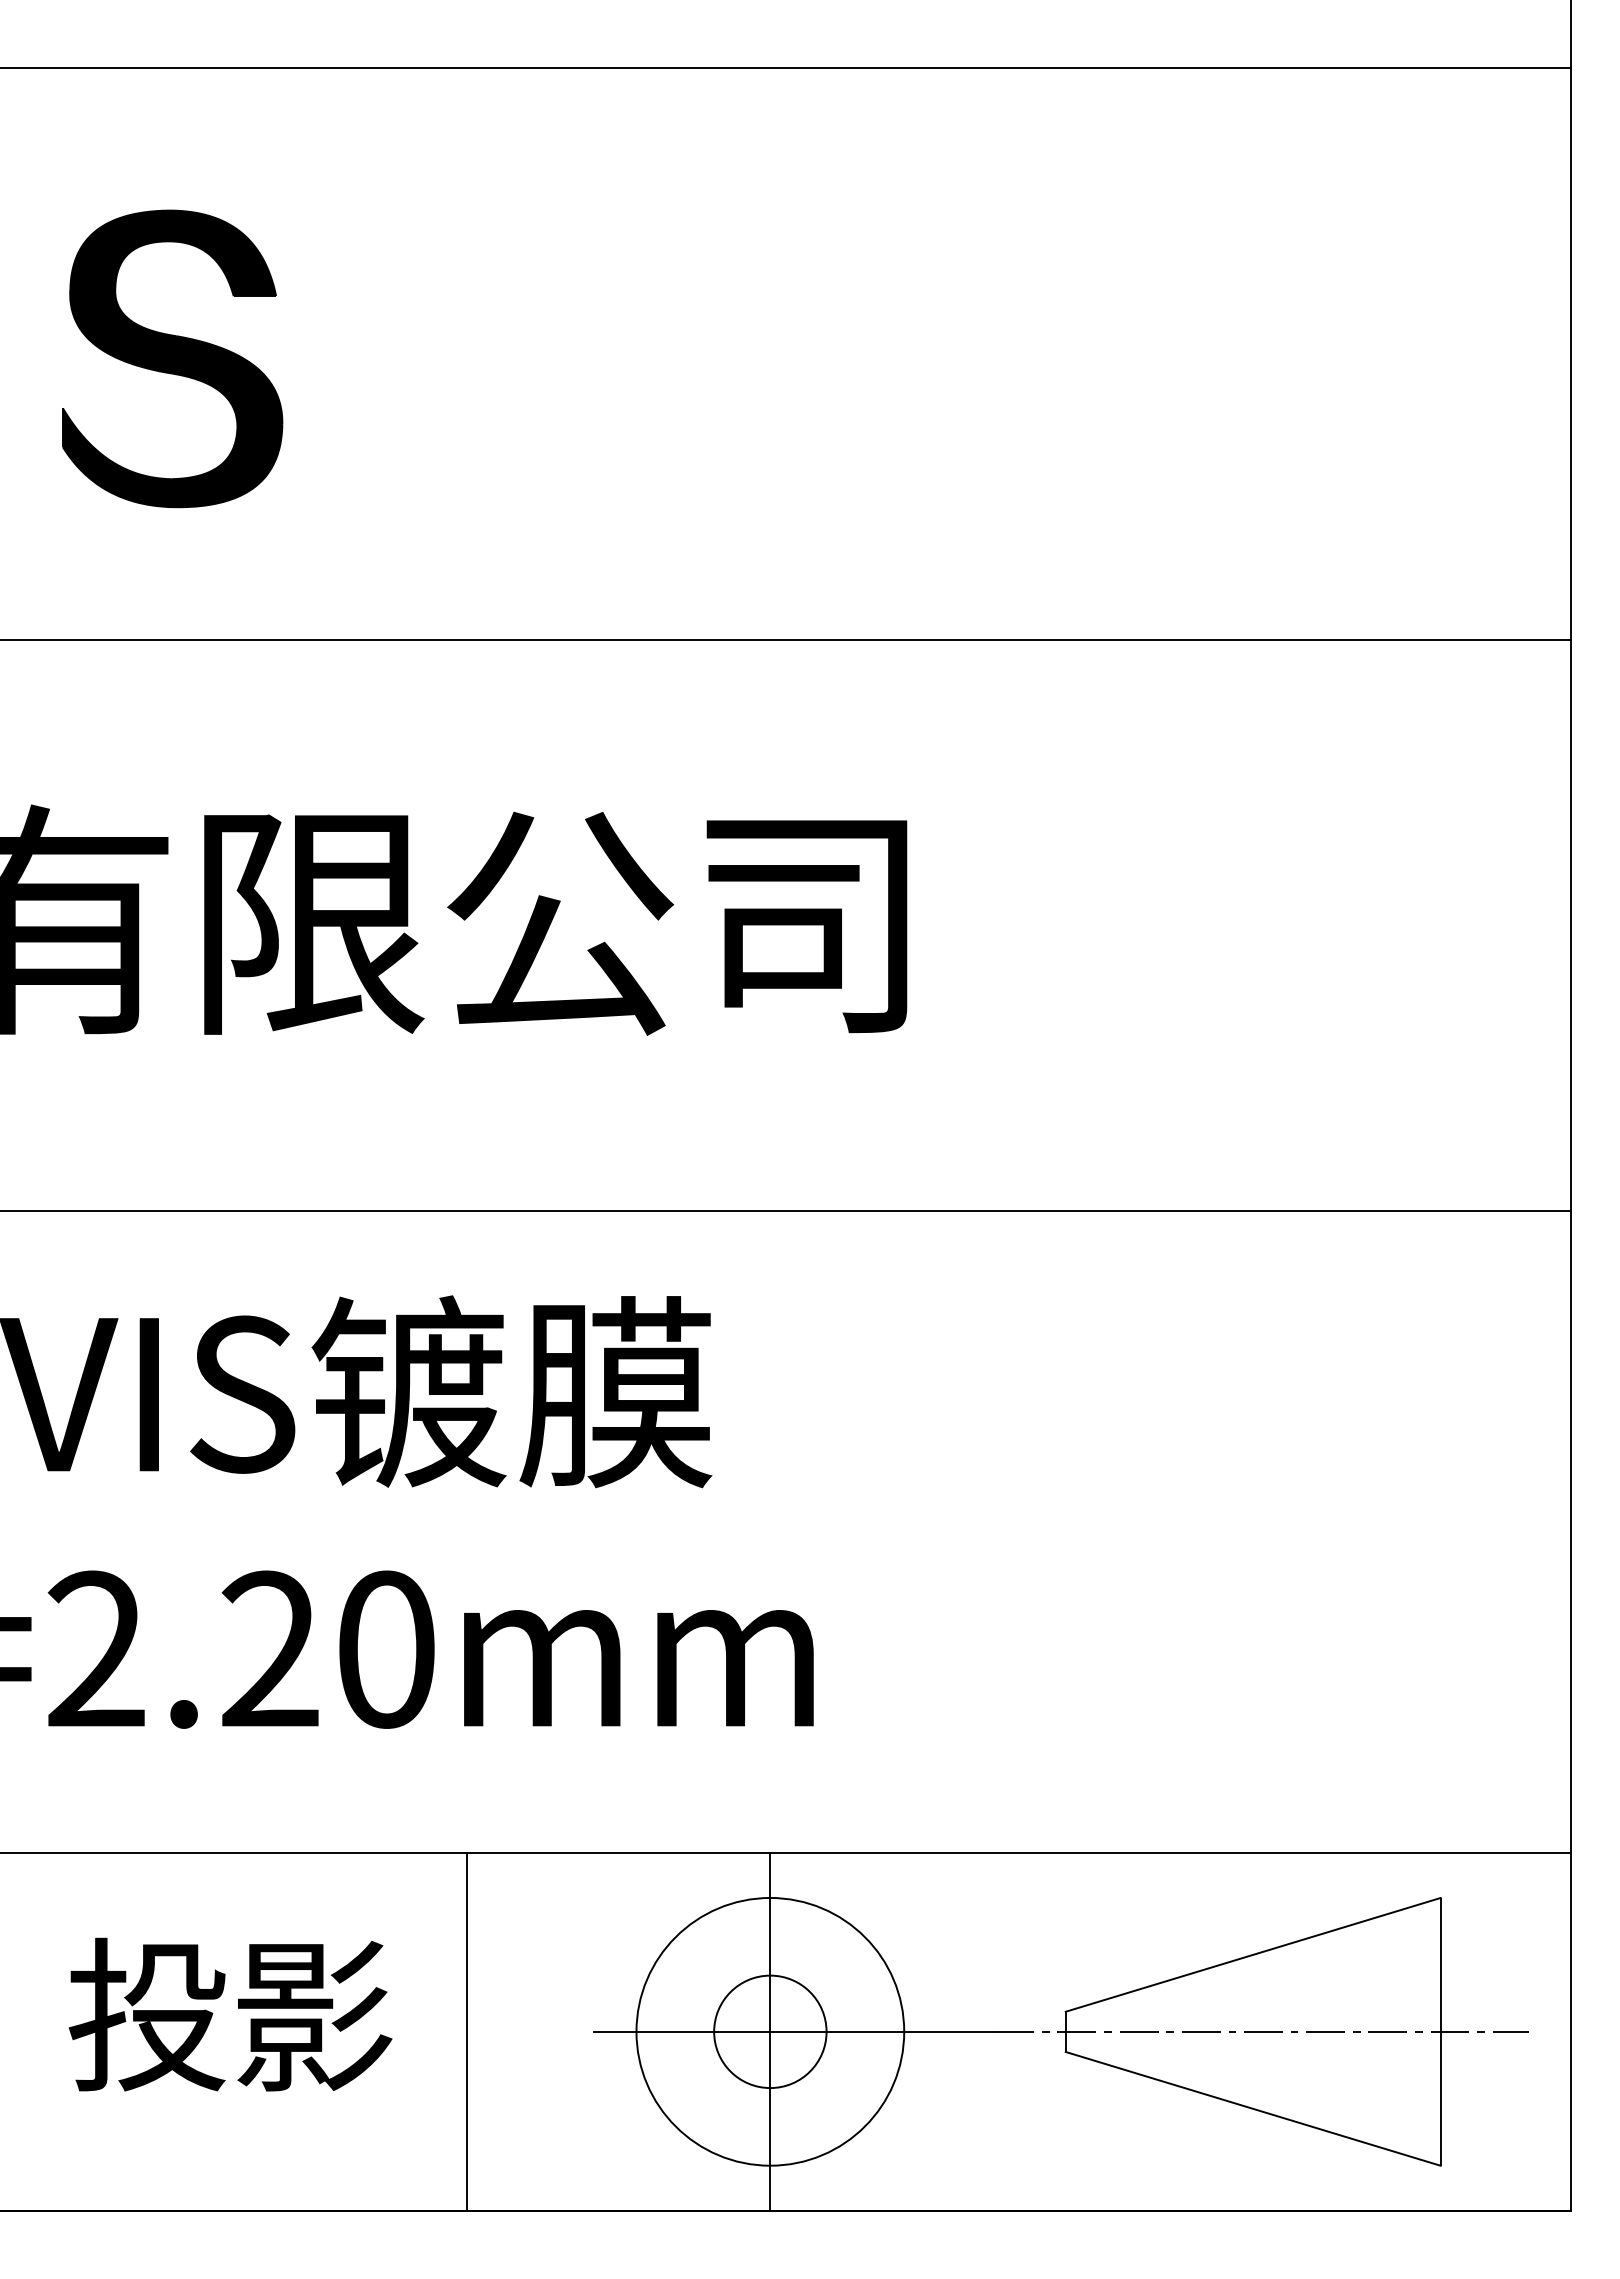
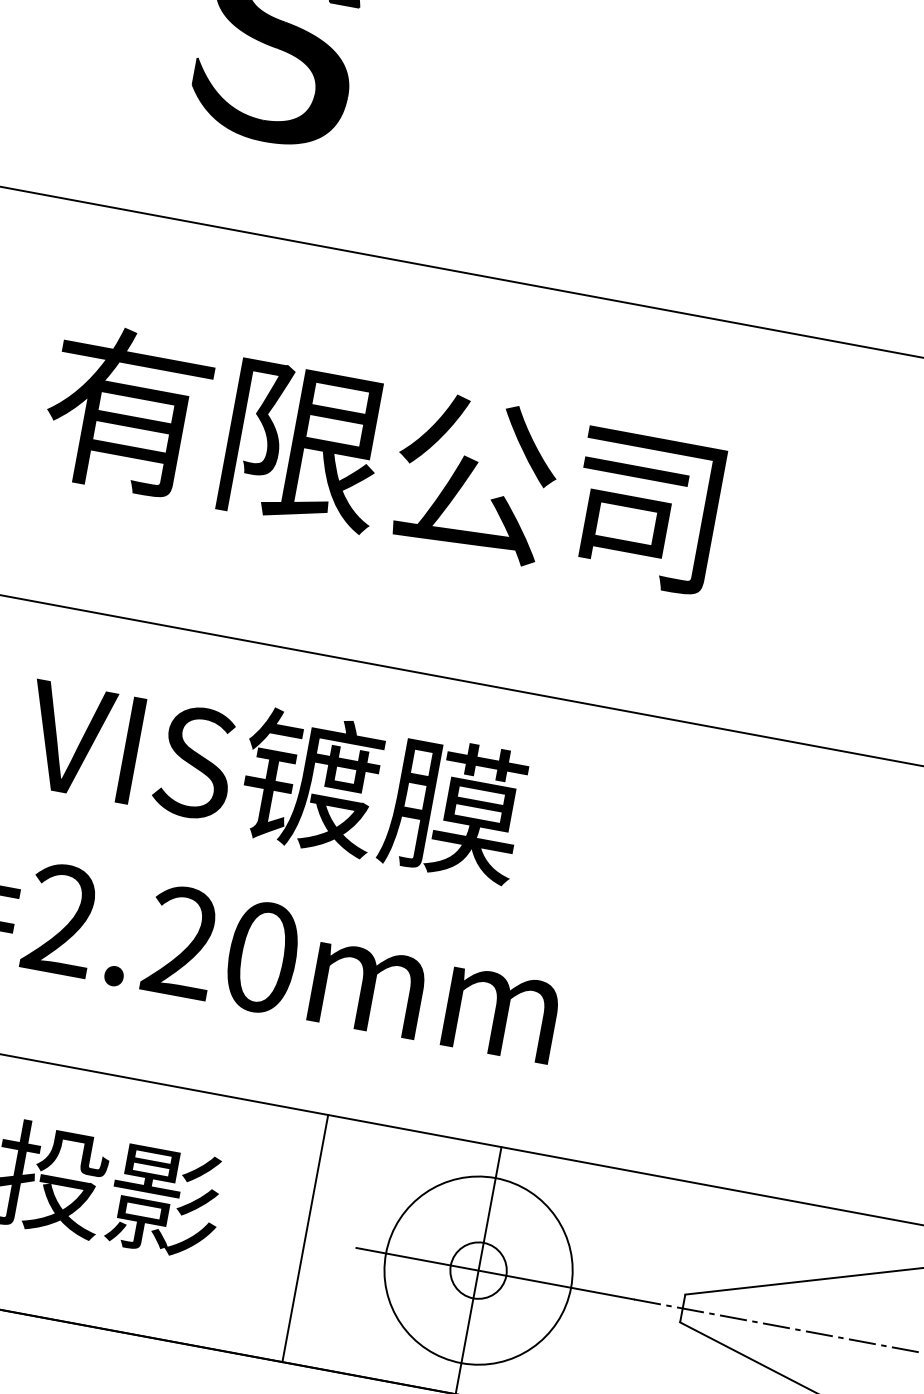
line: (466, 2031) -> (305, 1238), moved
circle: (770, 2031) -> (478, 1270), size x0.71

